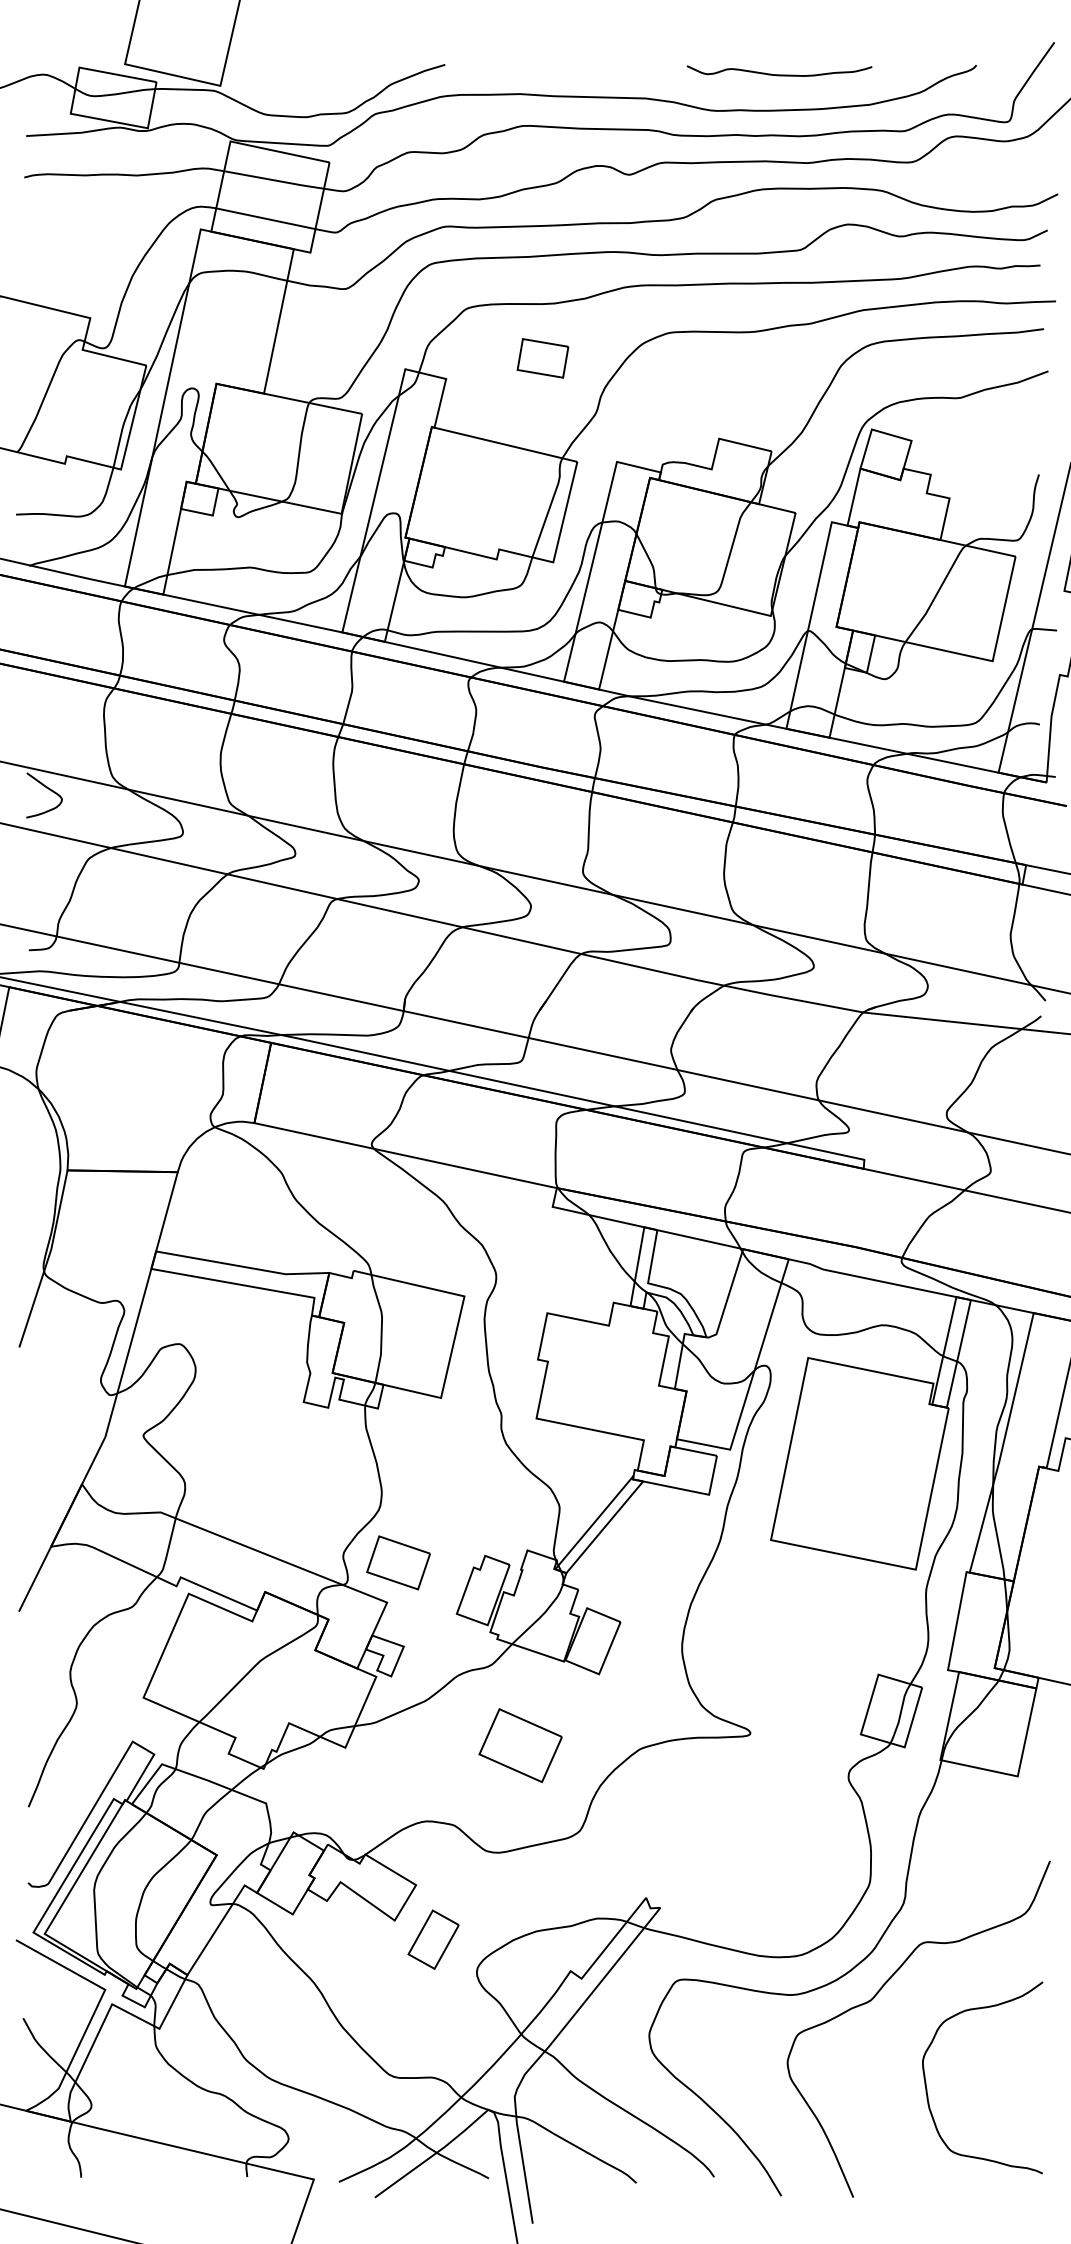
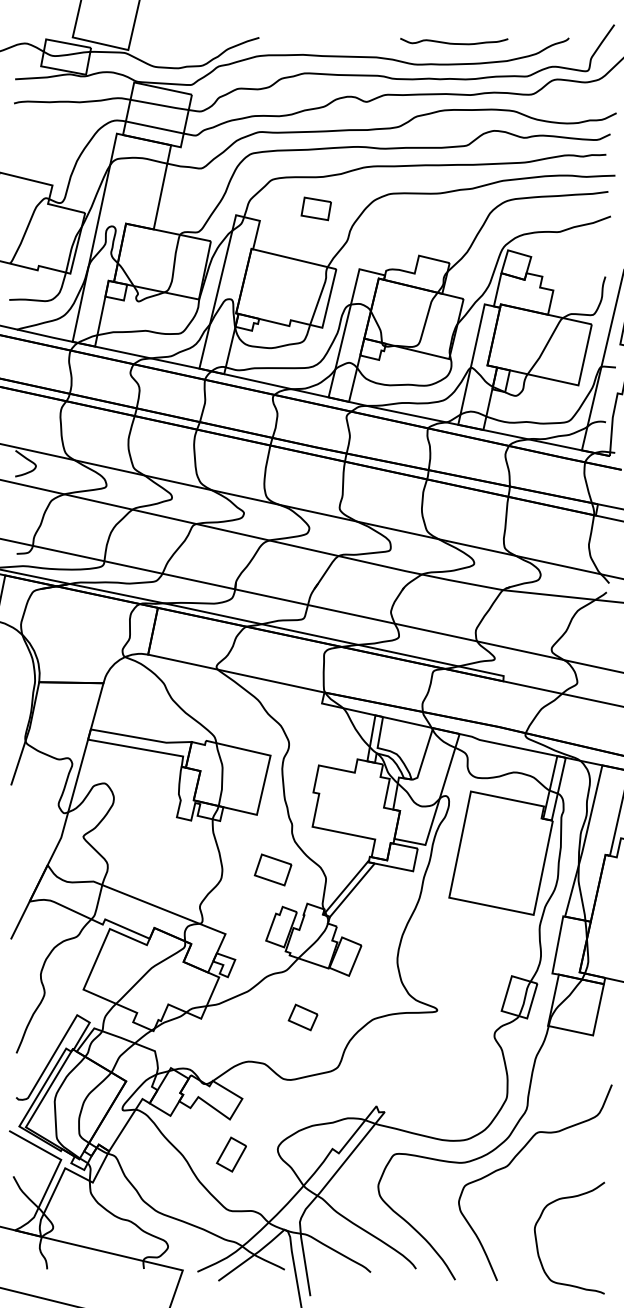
part: (397, 1562) -> (272, 869), moved
part: (519, 1745) -> (302, 1017), size x0.6
part: (433, 1939) -> (231, 1154), moved
curve: (927, 2081) -> (537, 1240), moved

